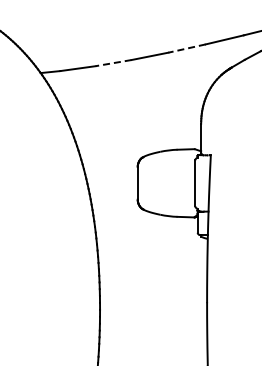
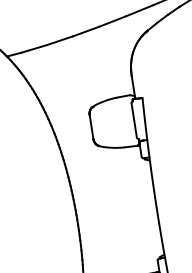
line: (186, 48) -> (112, 21), dashed -> solid
line: (113, 63) -> (59, 41), dashed -> solid

